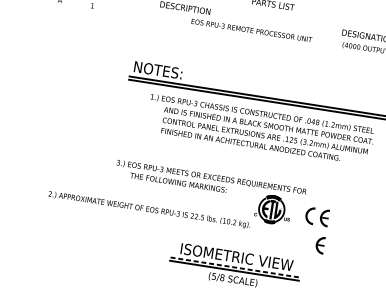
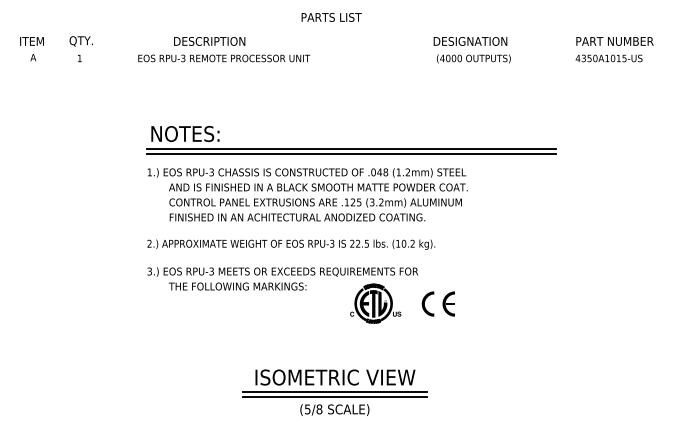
text: (252, 30) -> (224, 58), moved
text: (260, 129) -> (307, 194), moved
text: (149, 209) -> (291, 244), moved
part: (320, 244) -> (448, 342), removed
line: (234, 267) -> (334, 392), dashed -> solid

